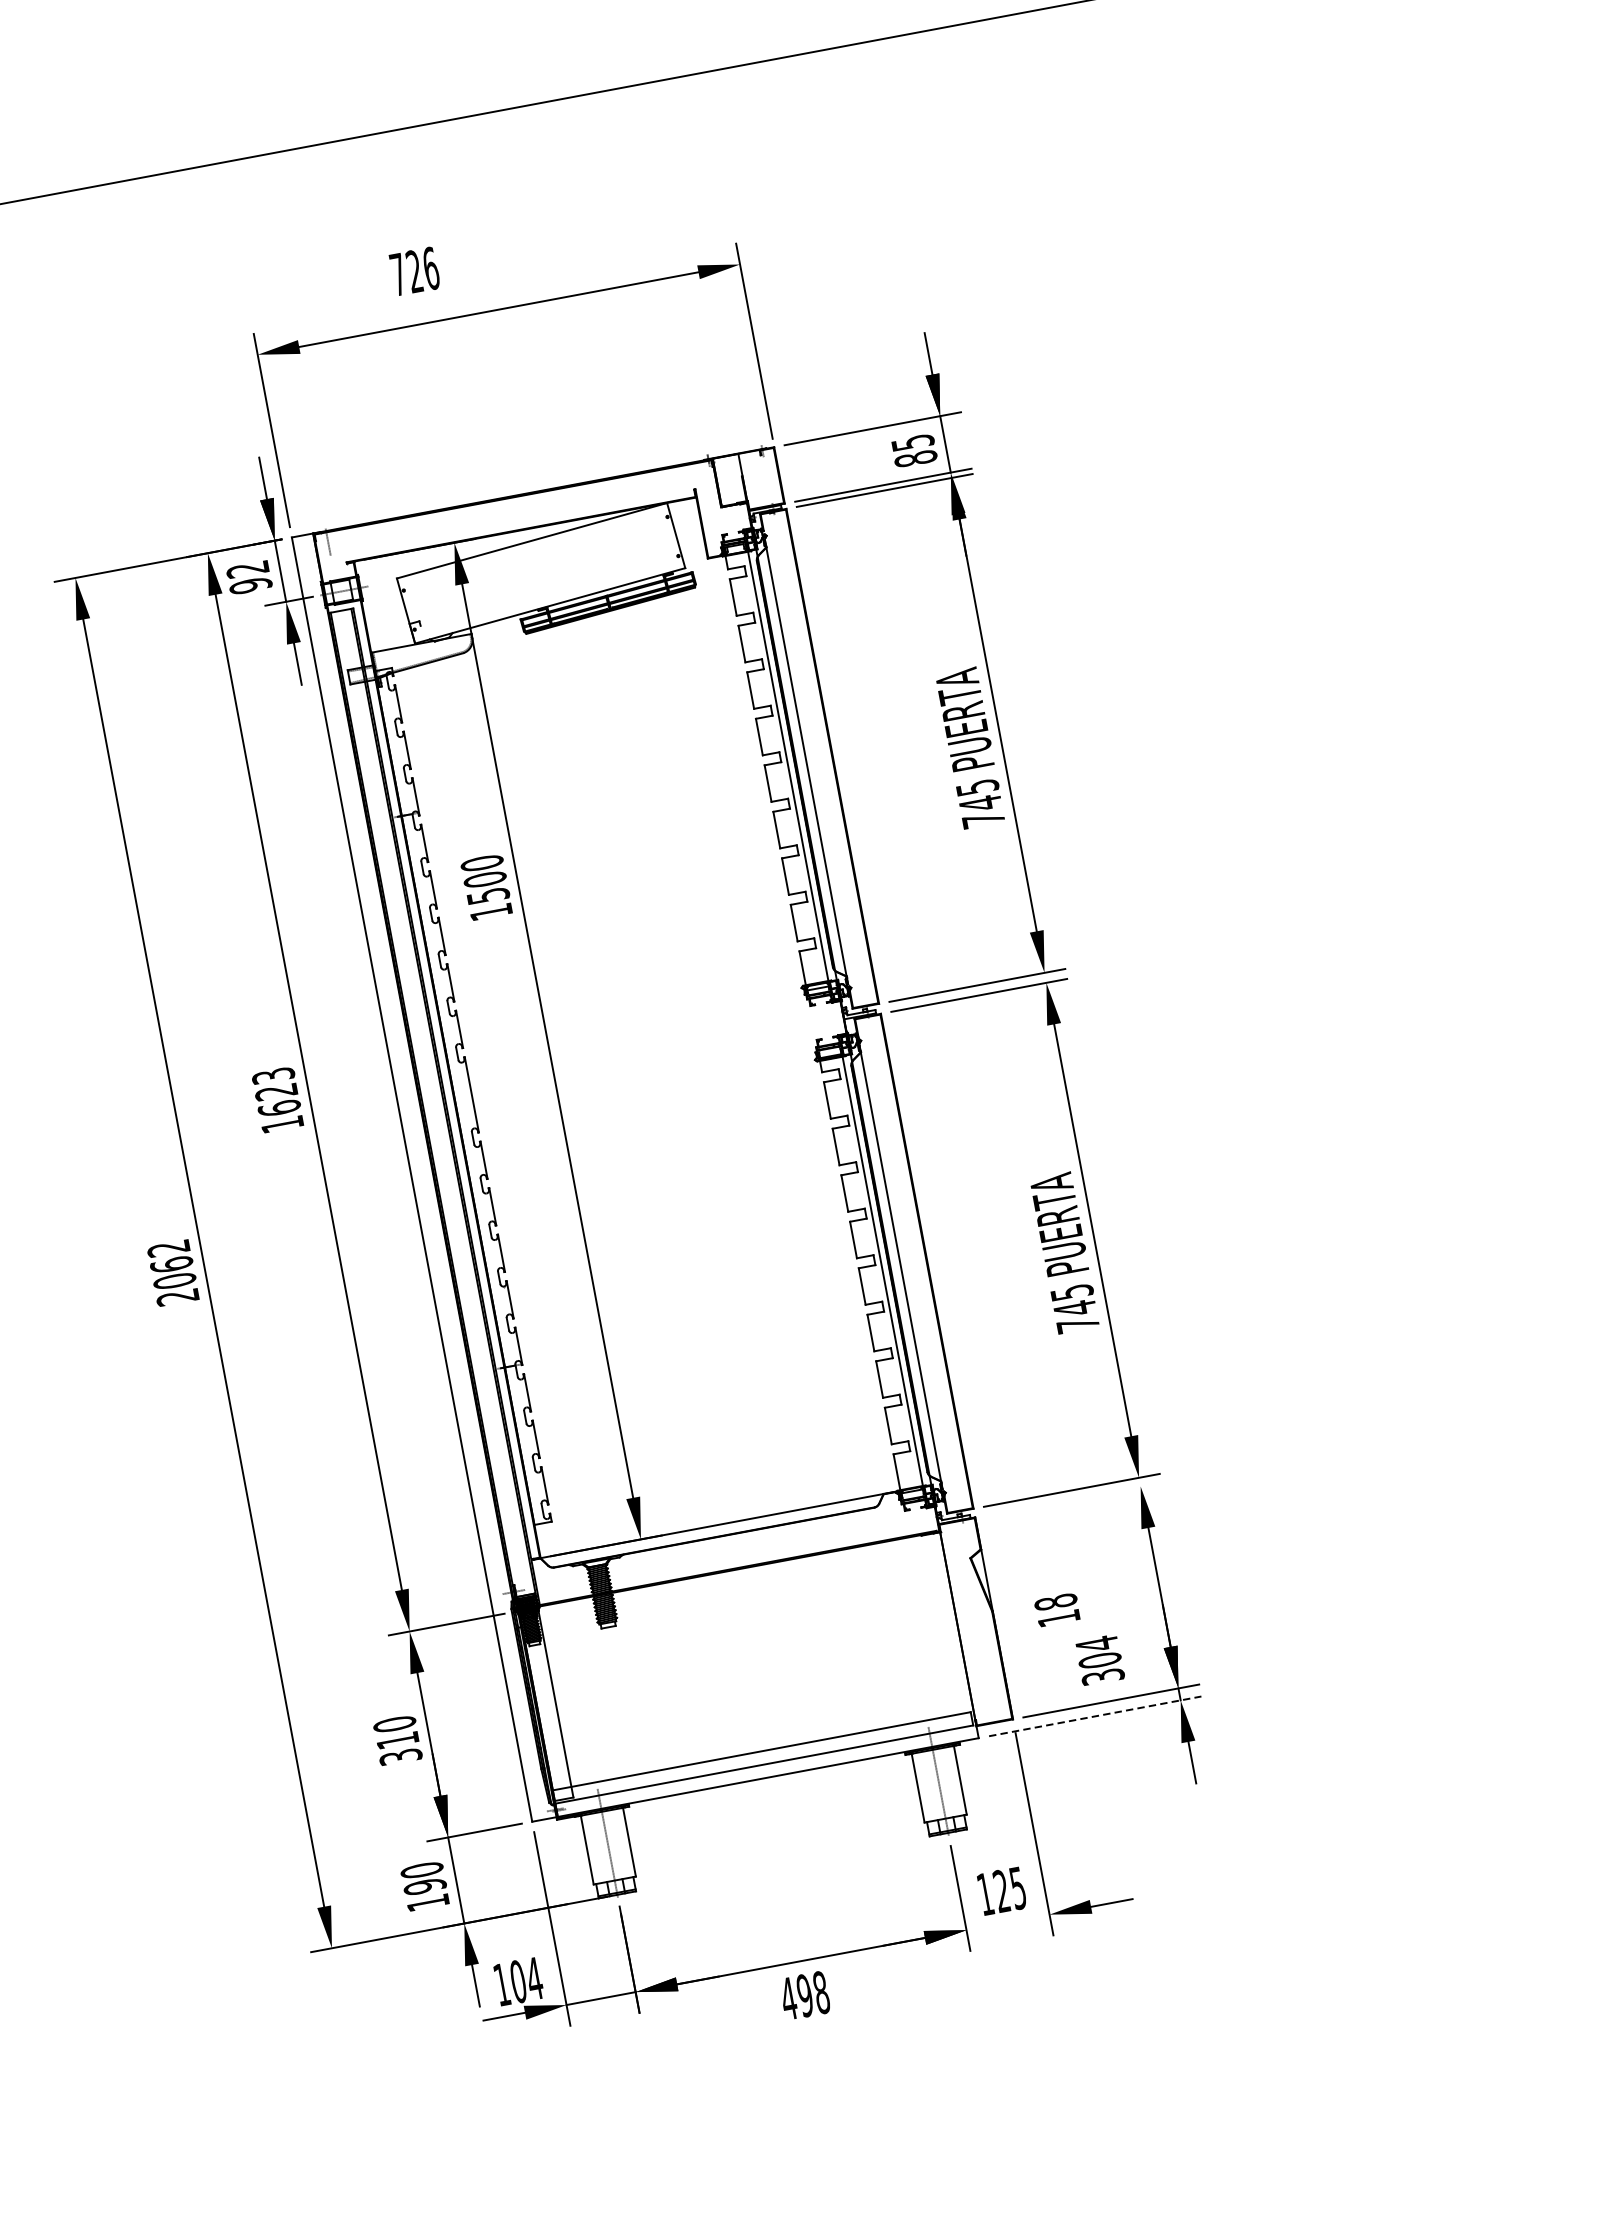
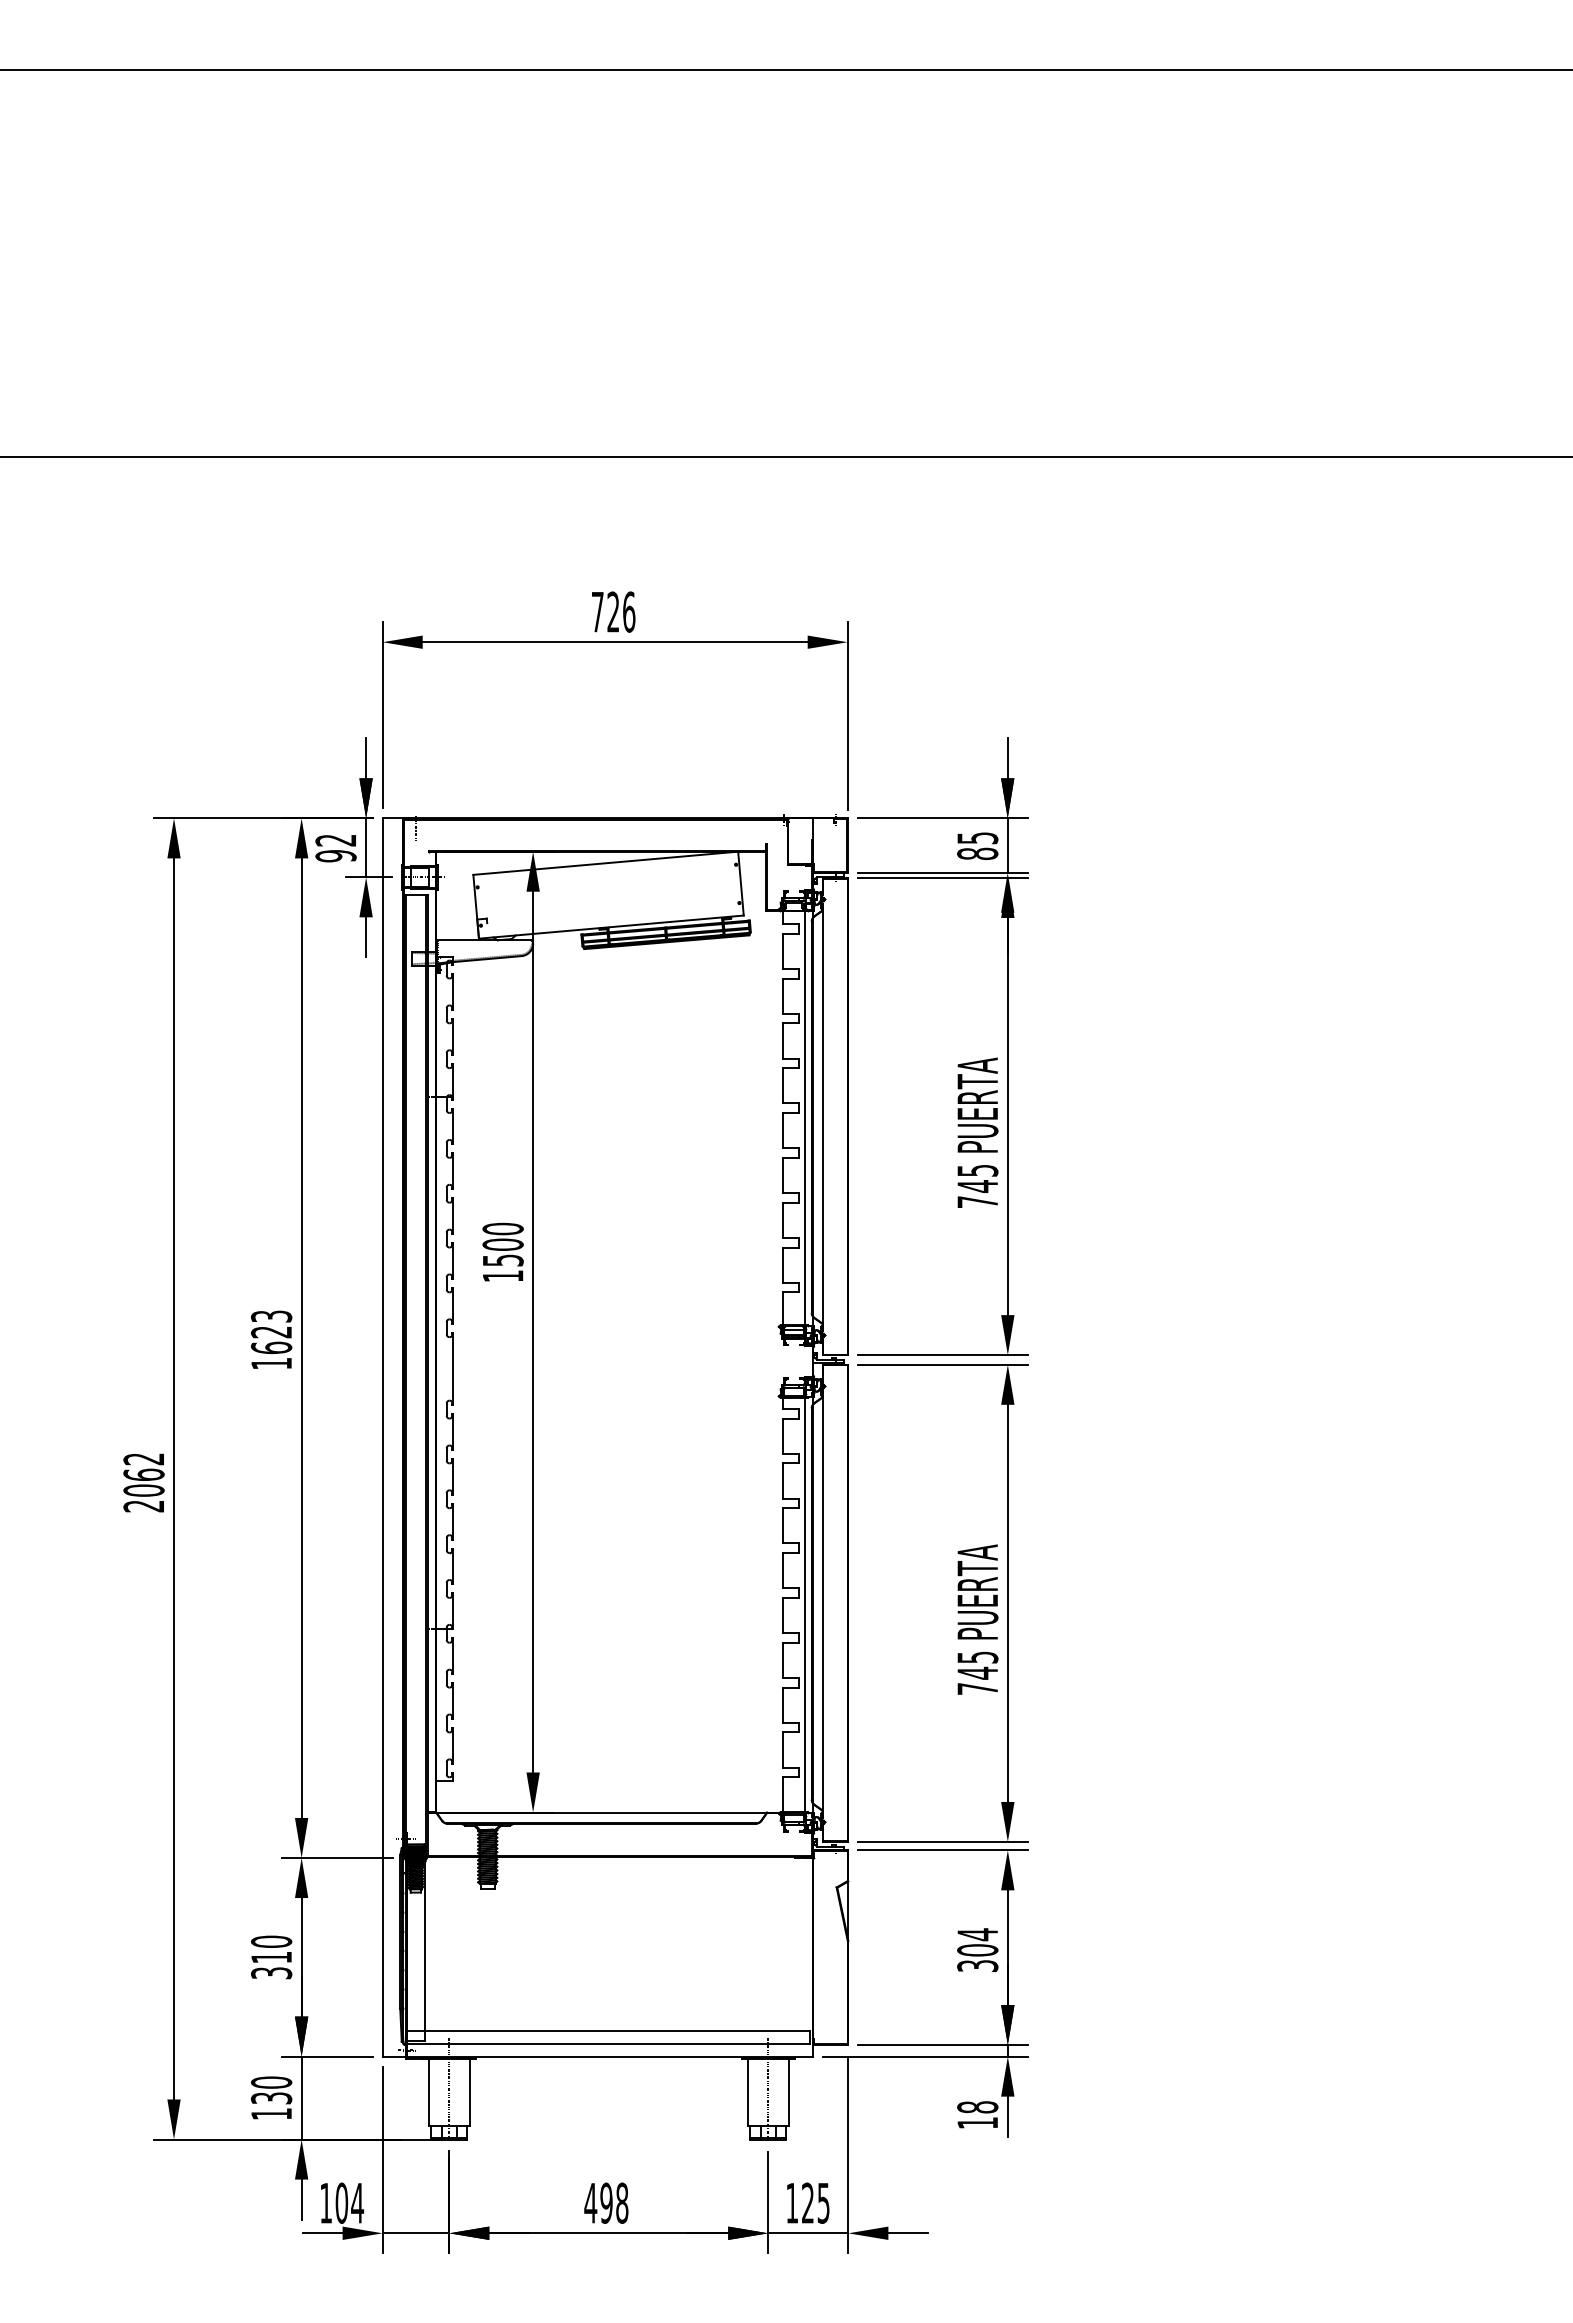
text: (414, 270) -> (613, 611), moved
text: (485, 886) -> (502, 1251), moved
line: (1072, 1499) -> (942, 1850), added
text: (1057, 1609) -> (977, 2114), moved
text: (1099, 1659) -> (977, 1949), moved
line: (1095, 1716) -> (925, 2056), dashed -> solid
text: (425, 1886) -> (271, 2098), 190 -> 130
line: (1008, 1922) -> (808, 2233), added
text: (804, 1994) -> (606, 2202), moved

